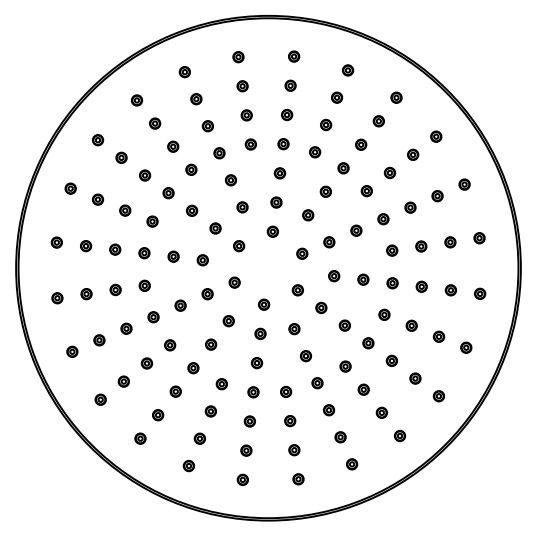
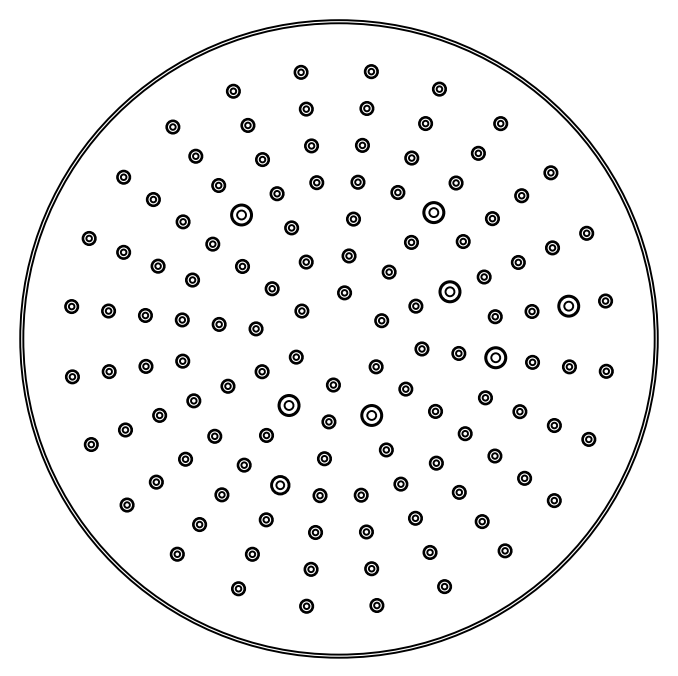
part: (343, 168) -> (433, 212), size x1.6
part: (191, 169) -> (241, 214), size x1.6
part: (356, 230) -> (450, 291), size x1.6
part: (450, 242) -> (568, 306), size x1.6
part: (392, 283) -> (495, 358), size x1.6
part: (228, 321) -> (288, 406), size x1.6
part: (294, 329) -> (371, 416), size x1.6
part: (221, 384) -> (279, 485), size x1.4

